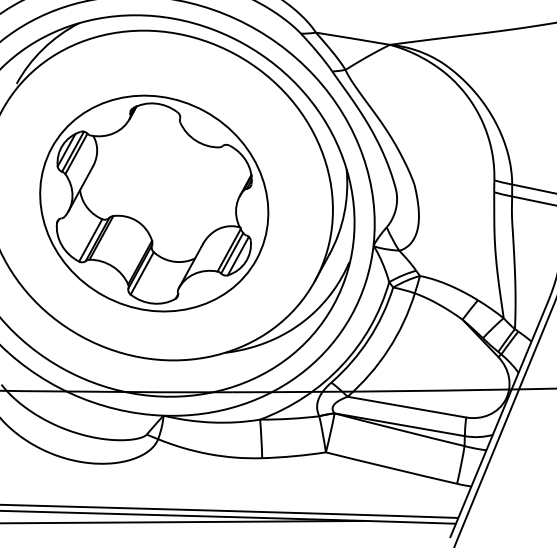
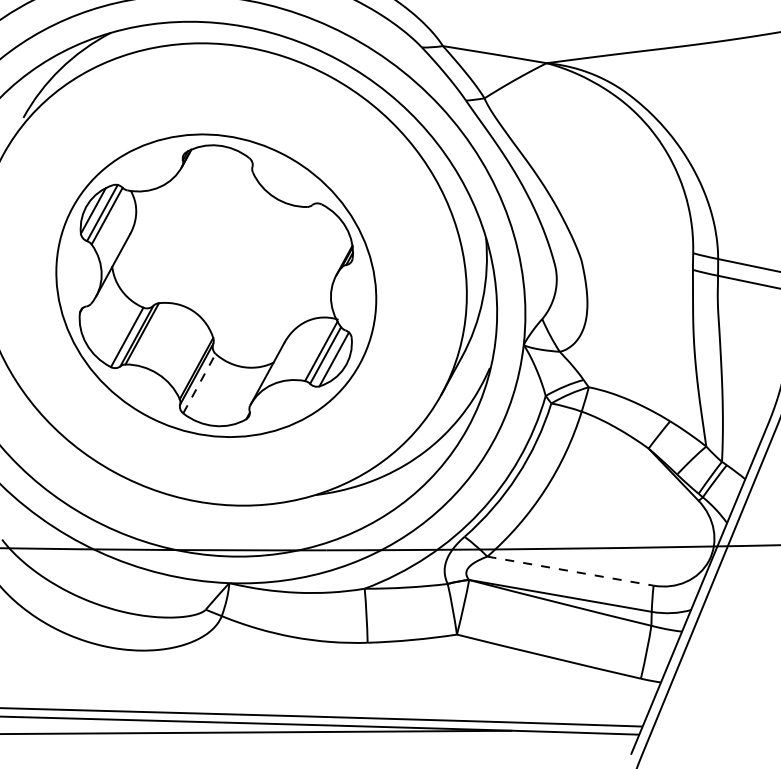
line: (142, 273) -> (199, 383), solid -> dashed
line: (406, 407) -> (570, 571), solid -> dashed

